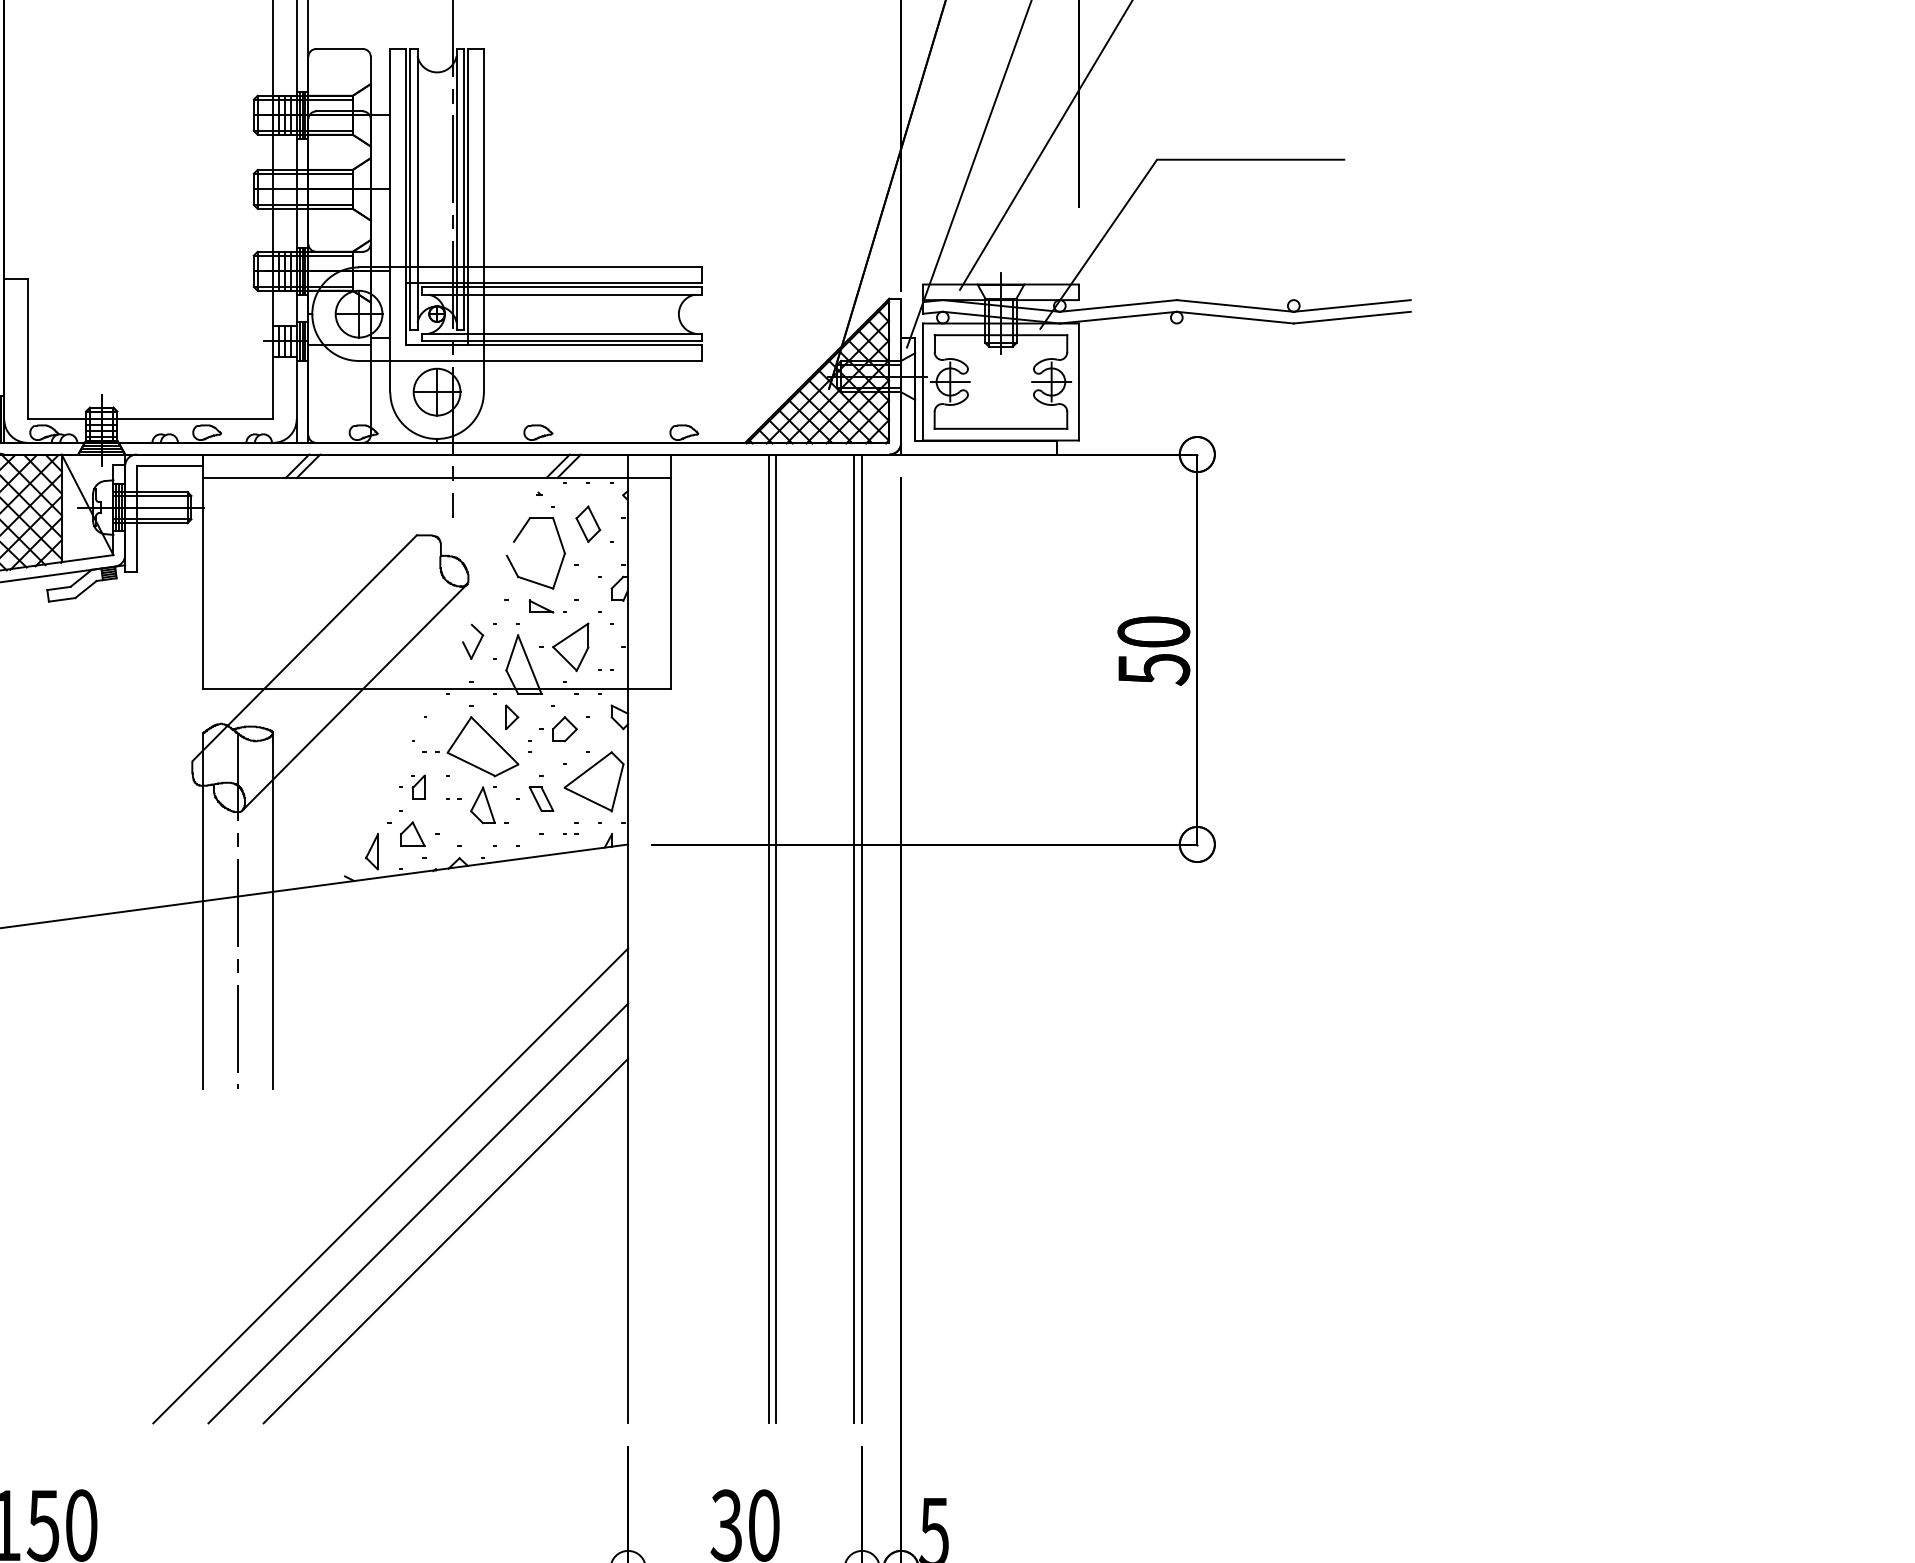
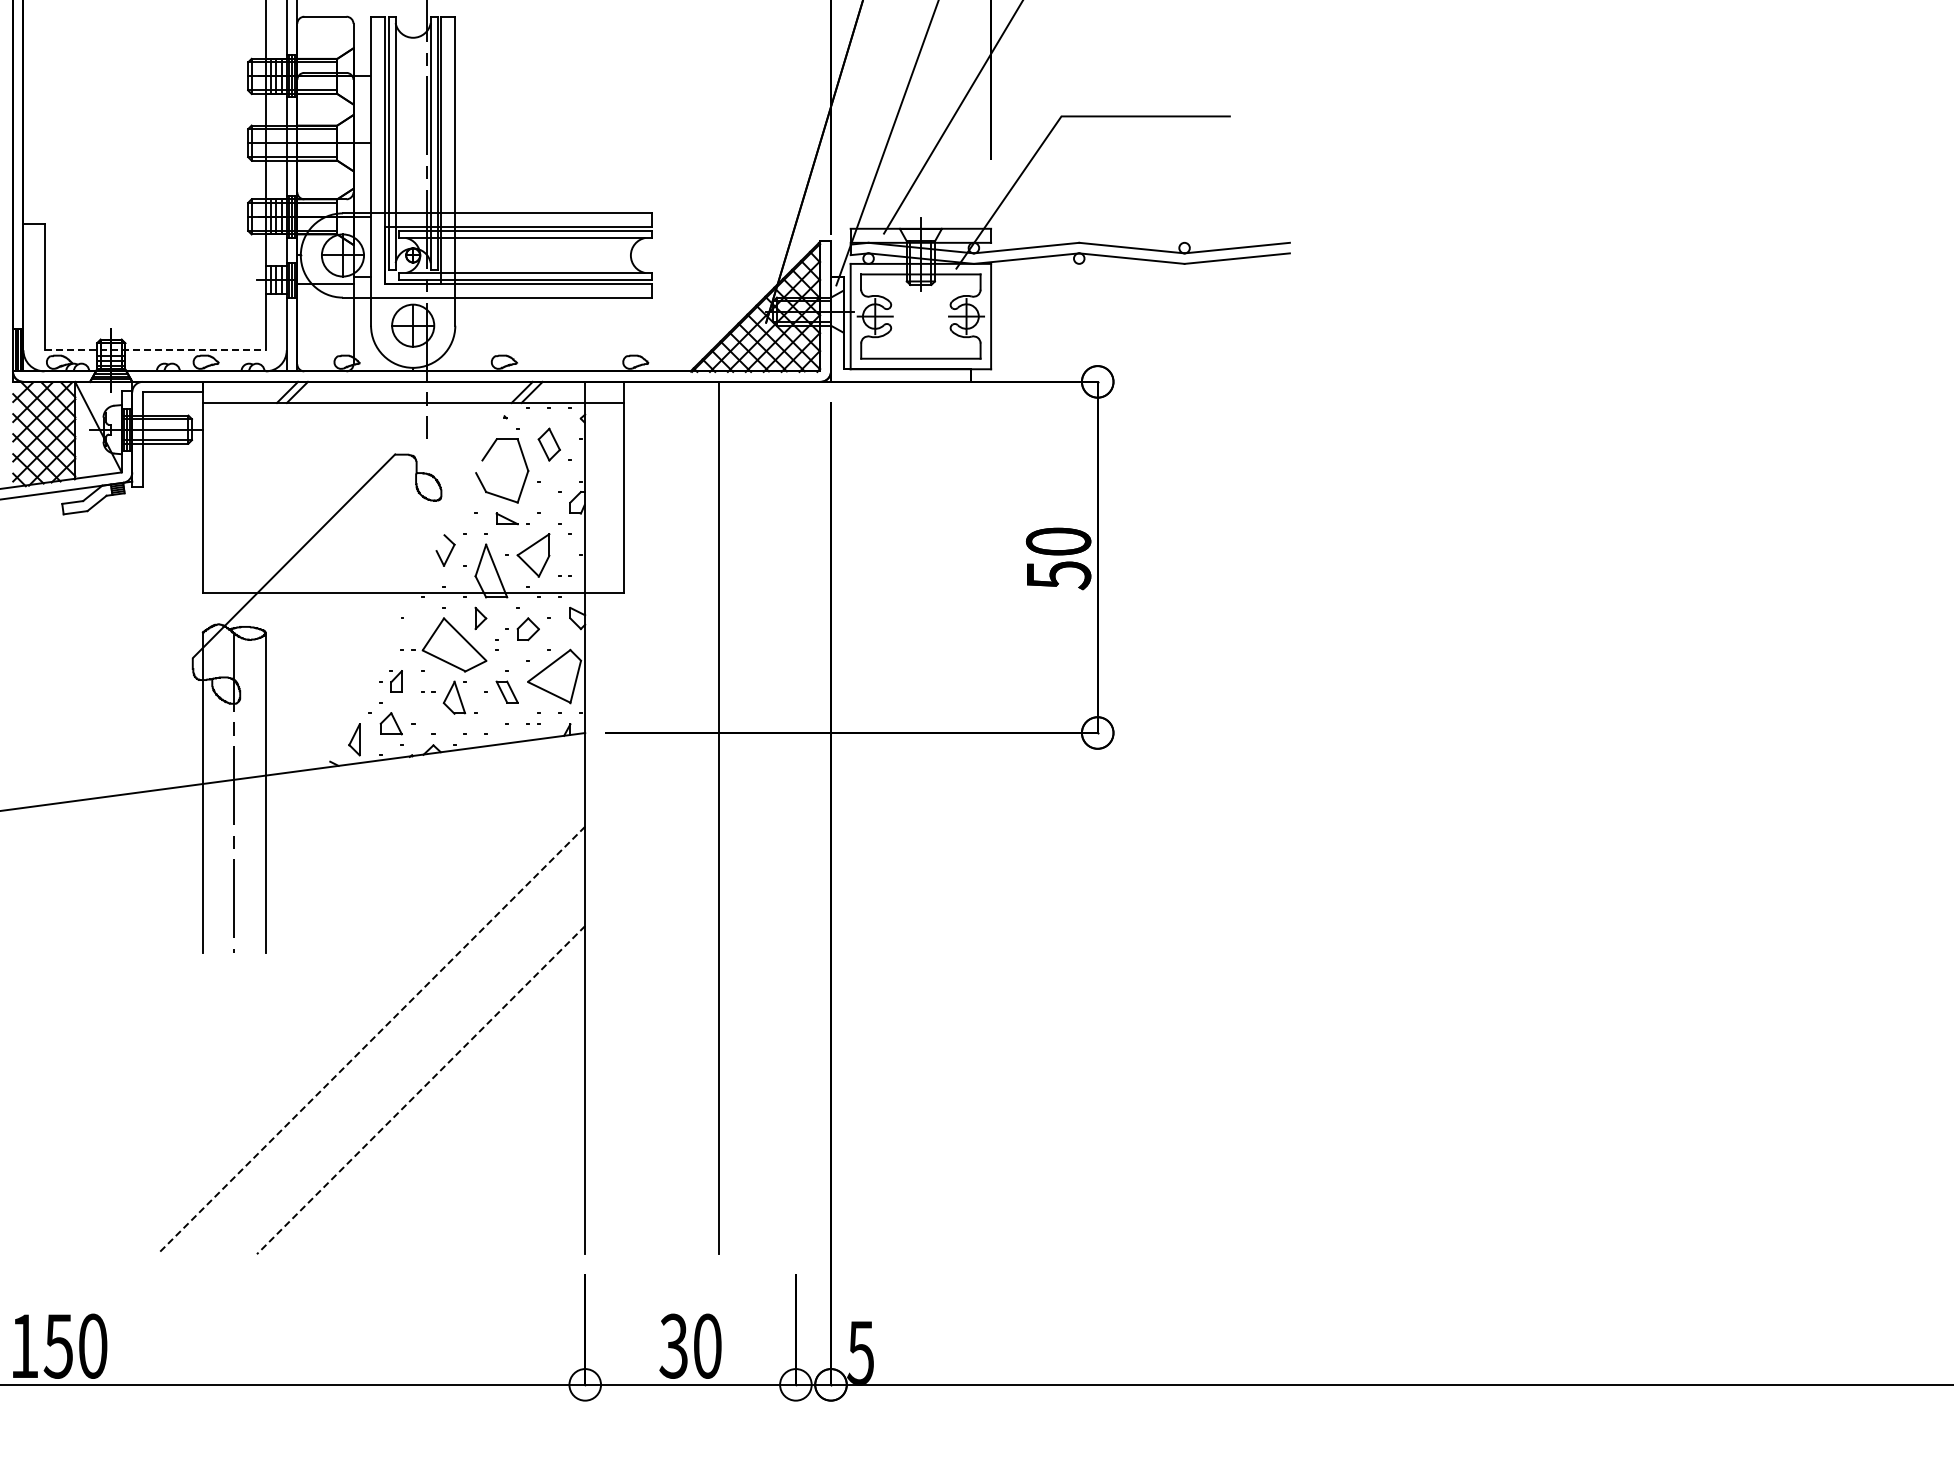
line: (150, 419) -> (155, 350), solid -> dashed
line: (355, 697) -> (339, 600), removed
line: (768, 938) -> (711, 817), removed
line: (853, 938) -> (788, 817), removed
line: (861, 938) -> (795, 817), removed
line: (390, 1186) -> (371, 1040), solid -> dashed
line: (418, 1213) -> (396, 1065), removed
line: (445, 1241) -> (420, 1090), solid -> dashed

